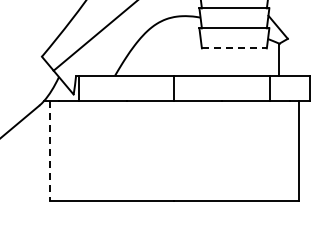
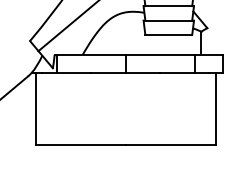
line: (234, 48) -> (168, 35), dashed -> solid
line: (49, 150) -> (35, 108), dashed -> solid

